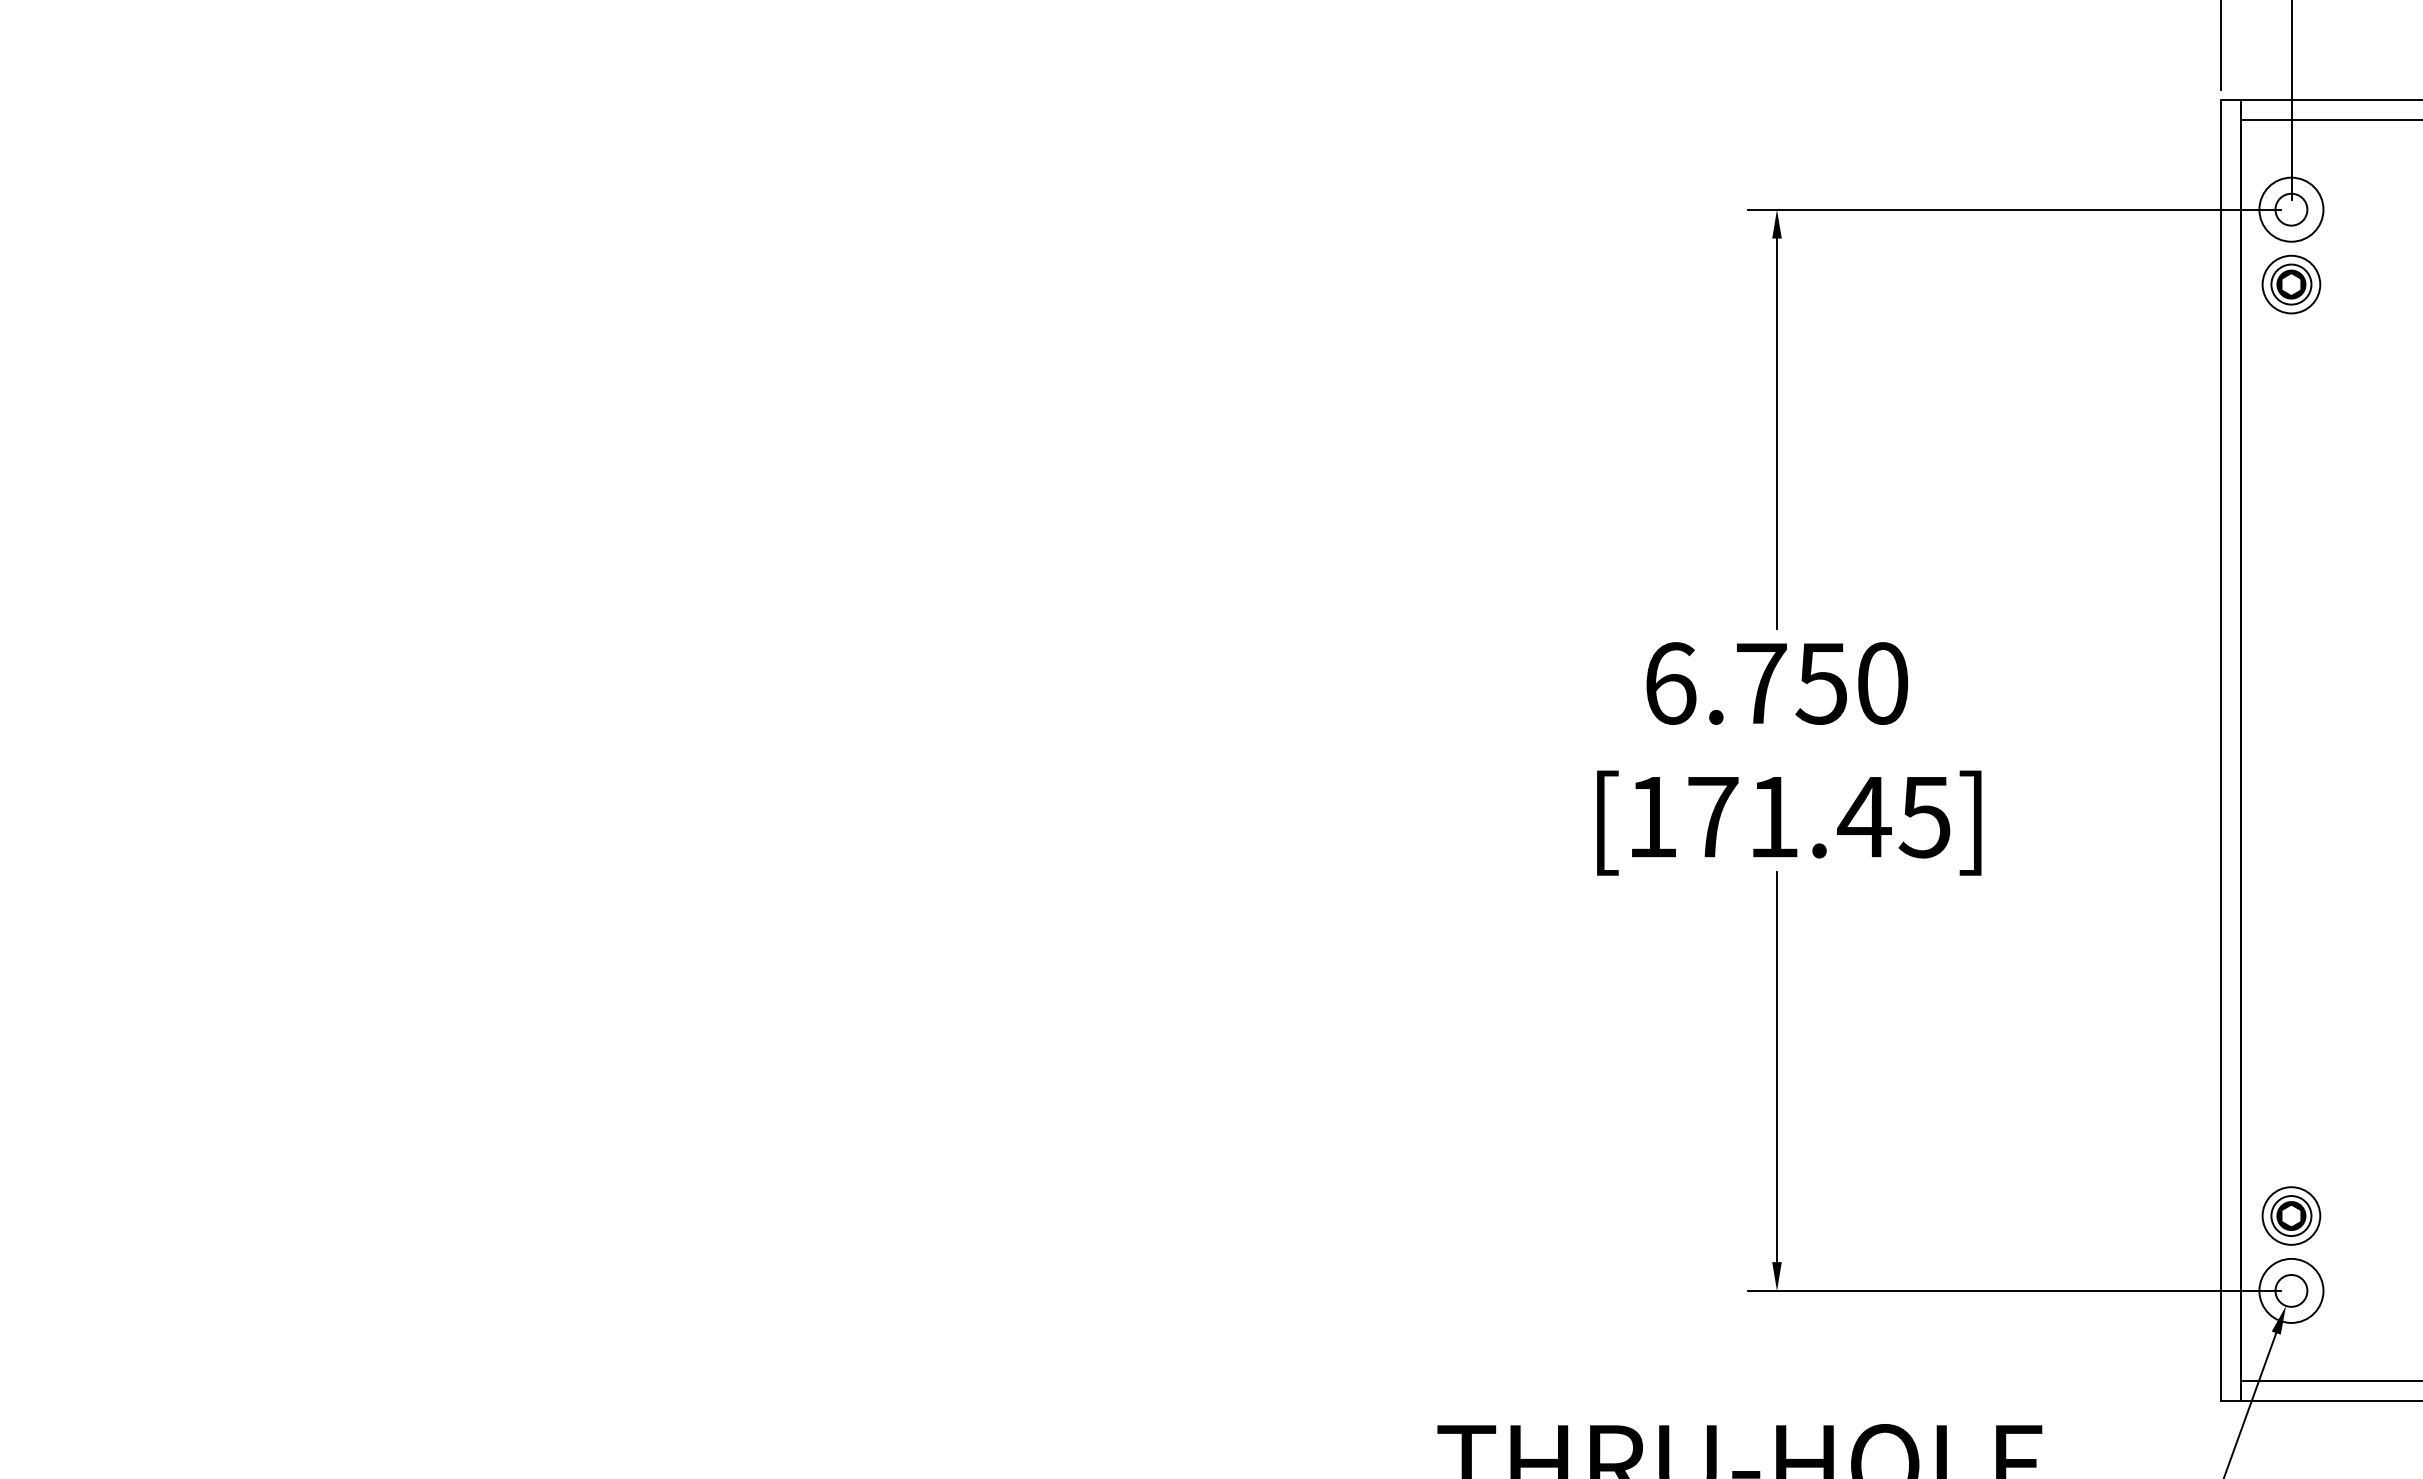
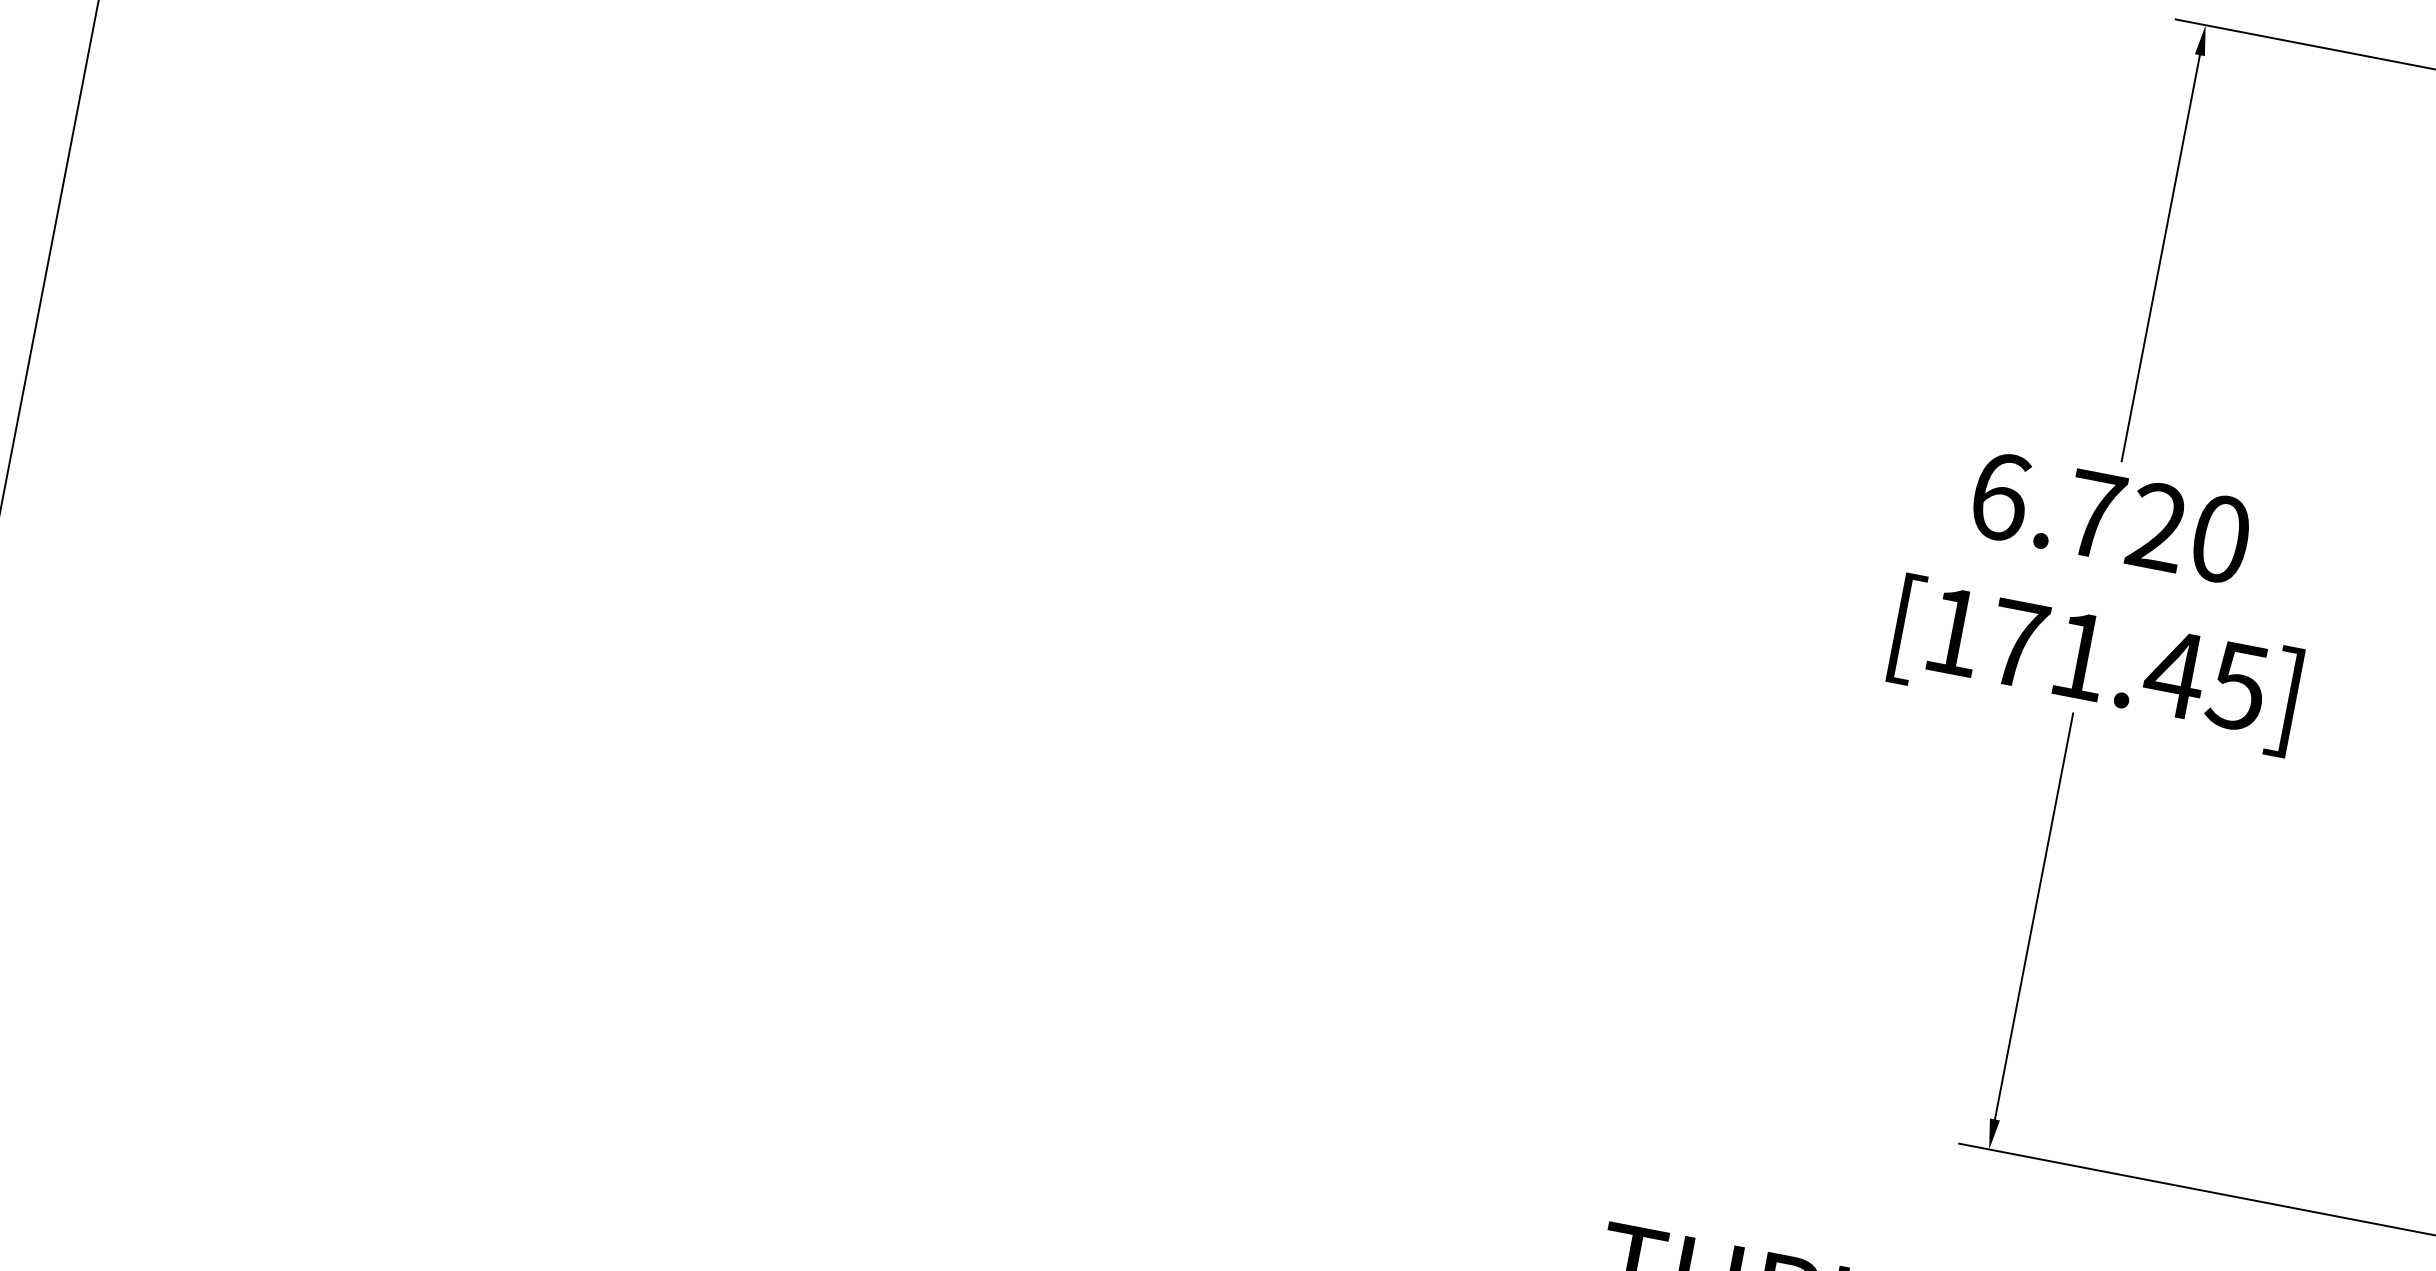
text: (1821, 683) -> (2157, 526), 6.750 -> 6.720

